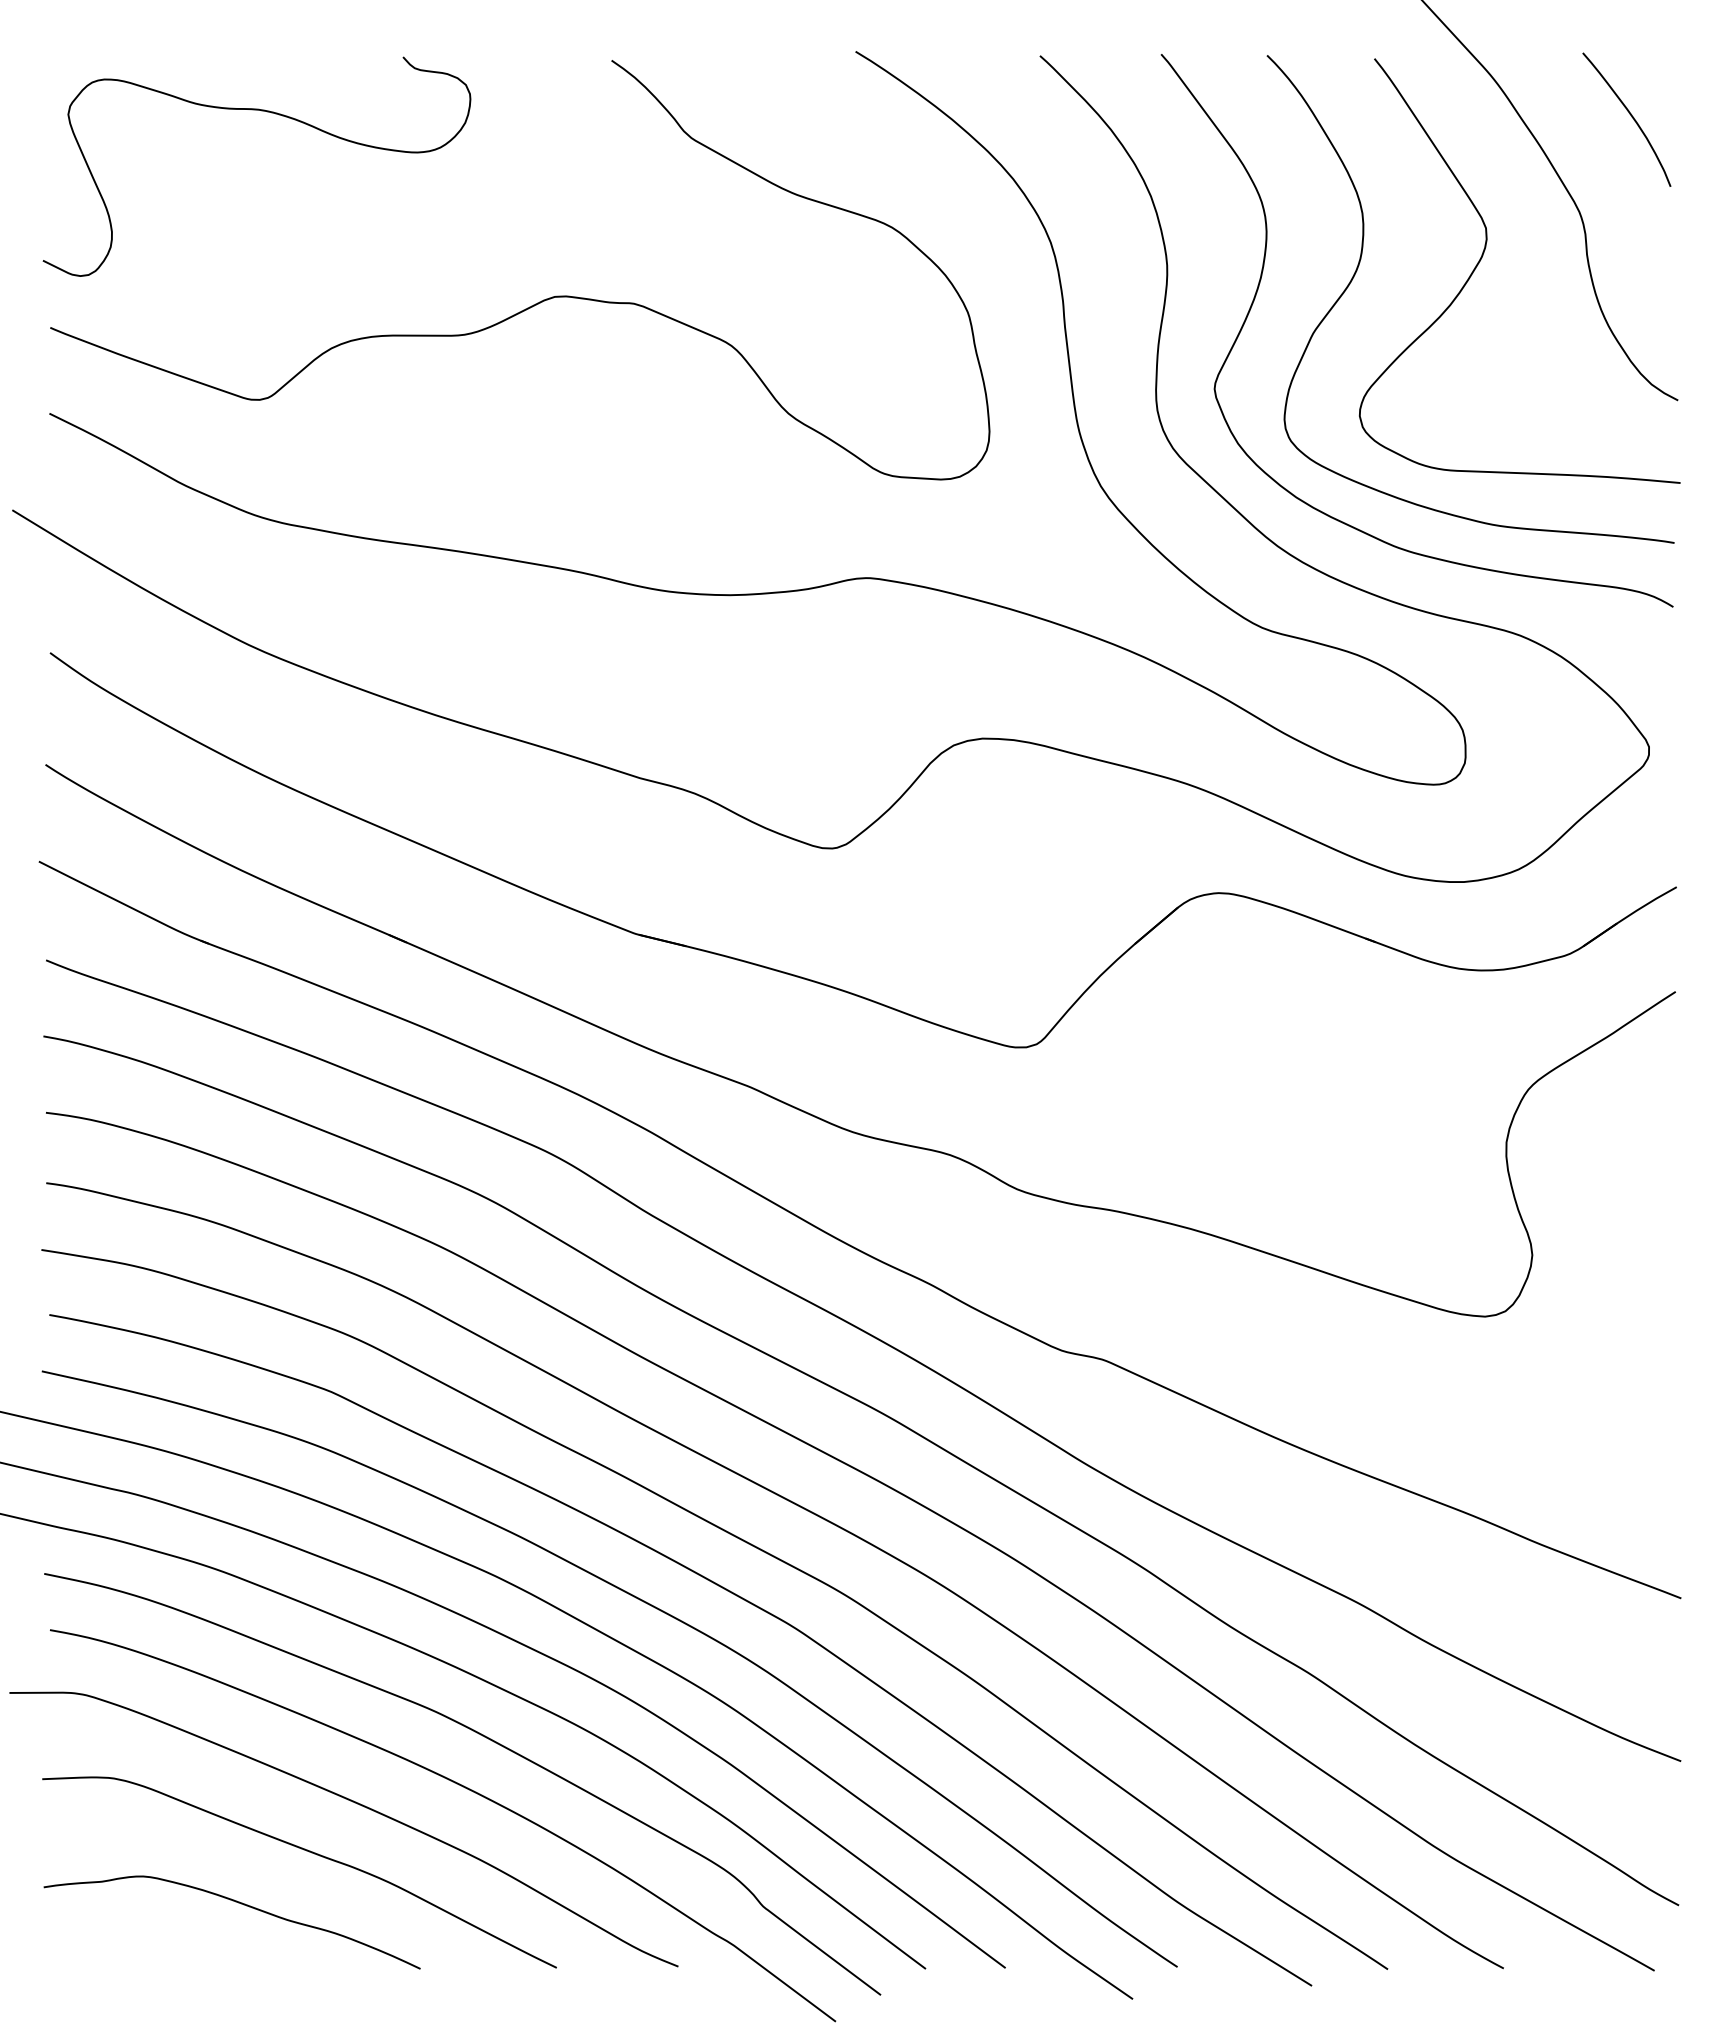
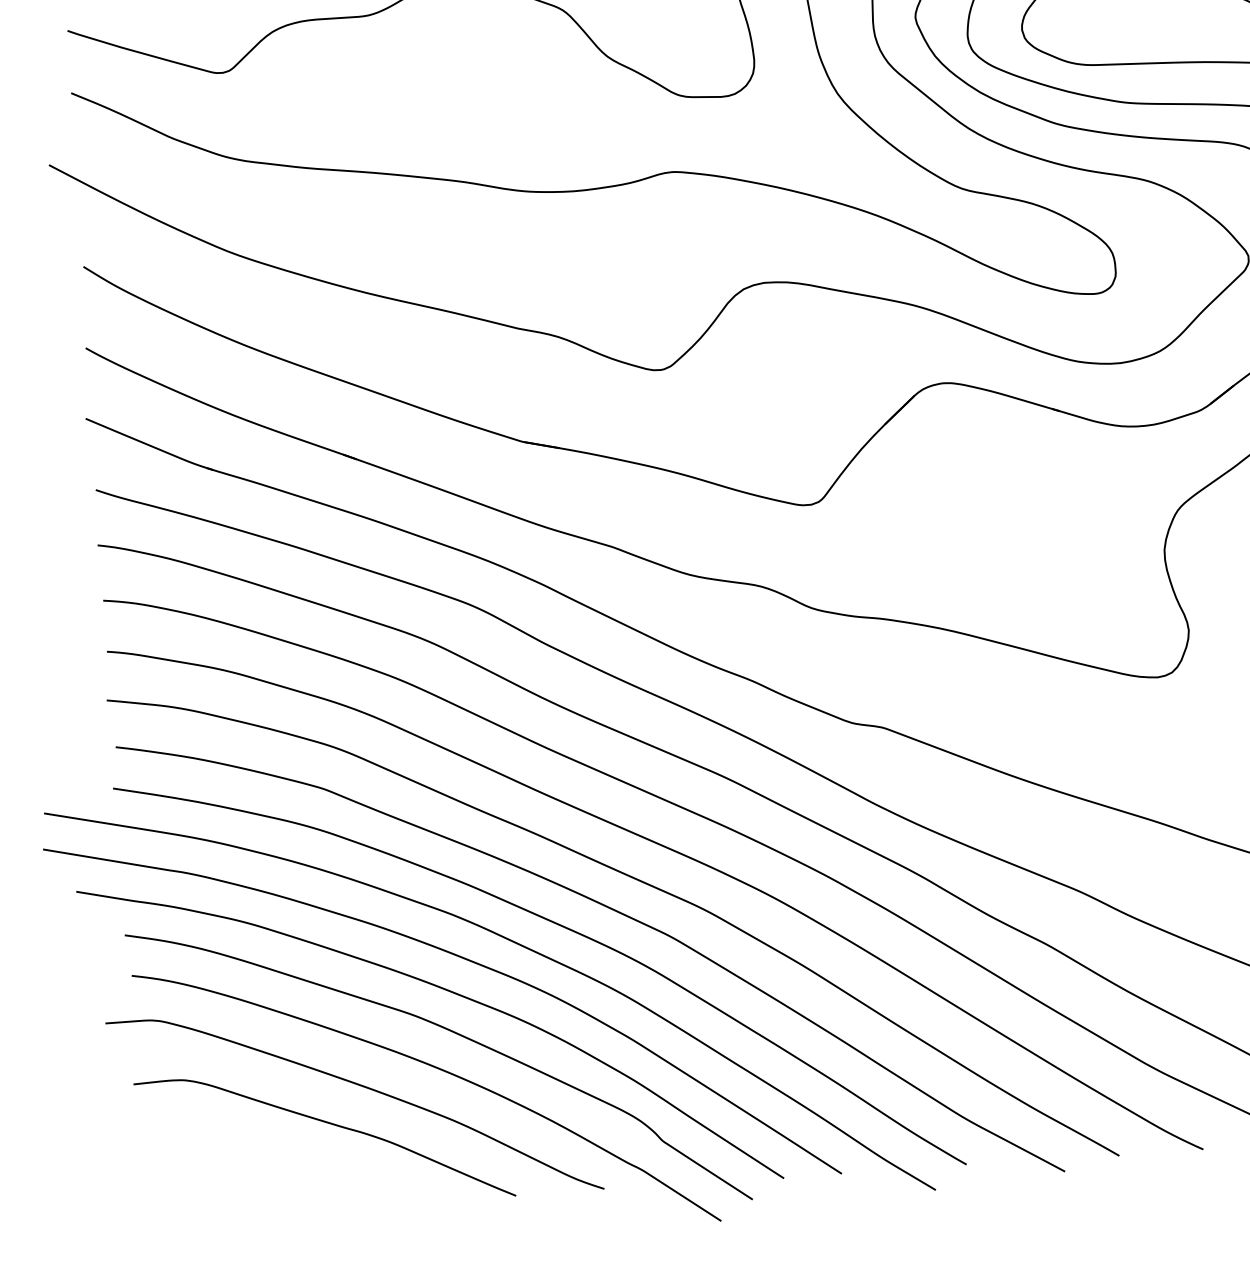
curve: (238, 1903) -> (282, 1164), removed

